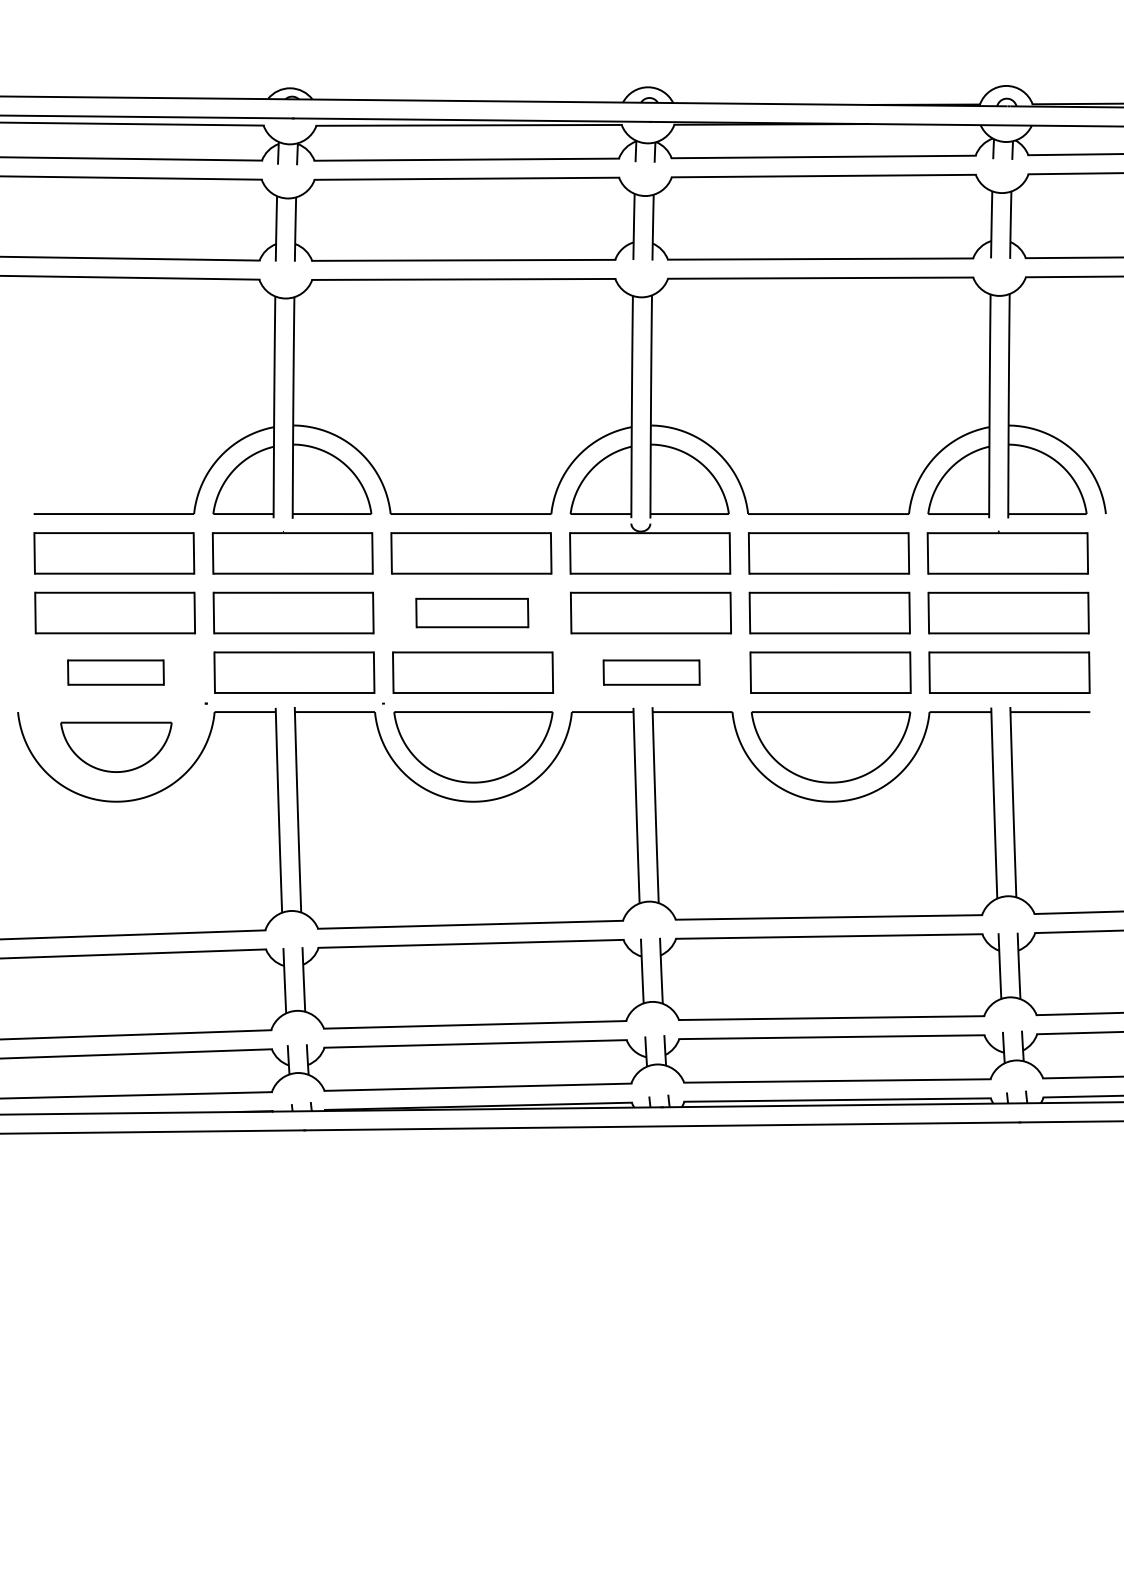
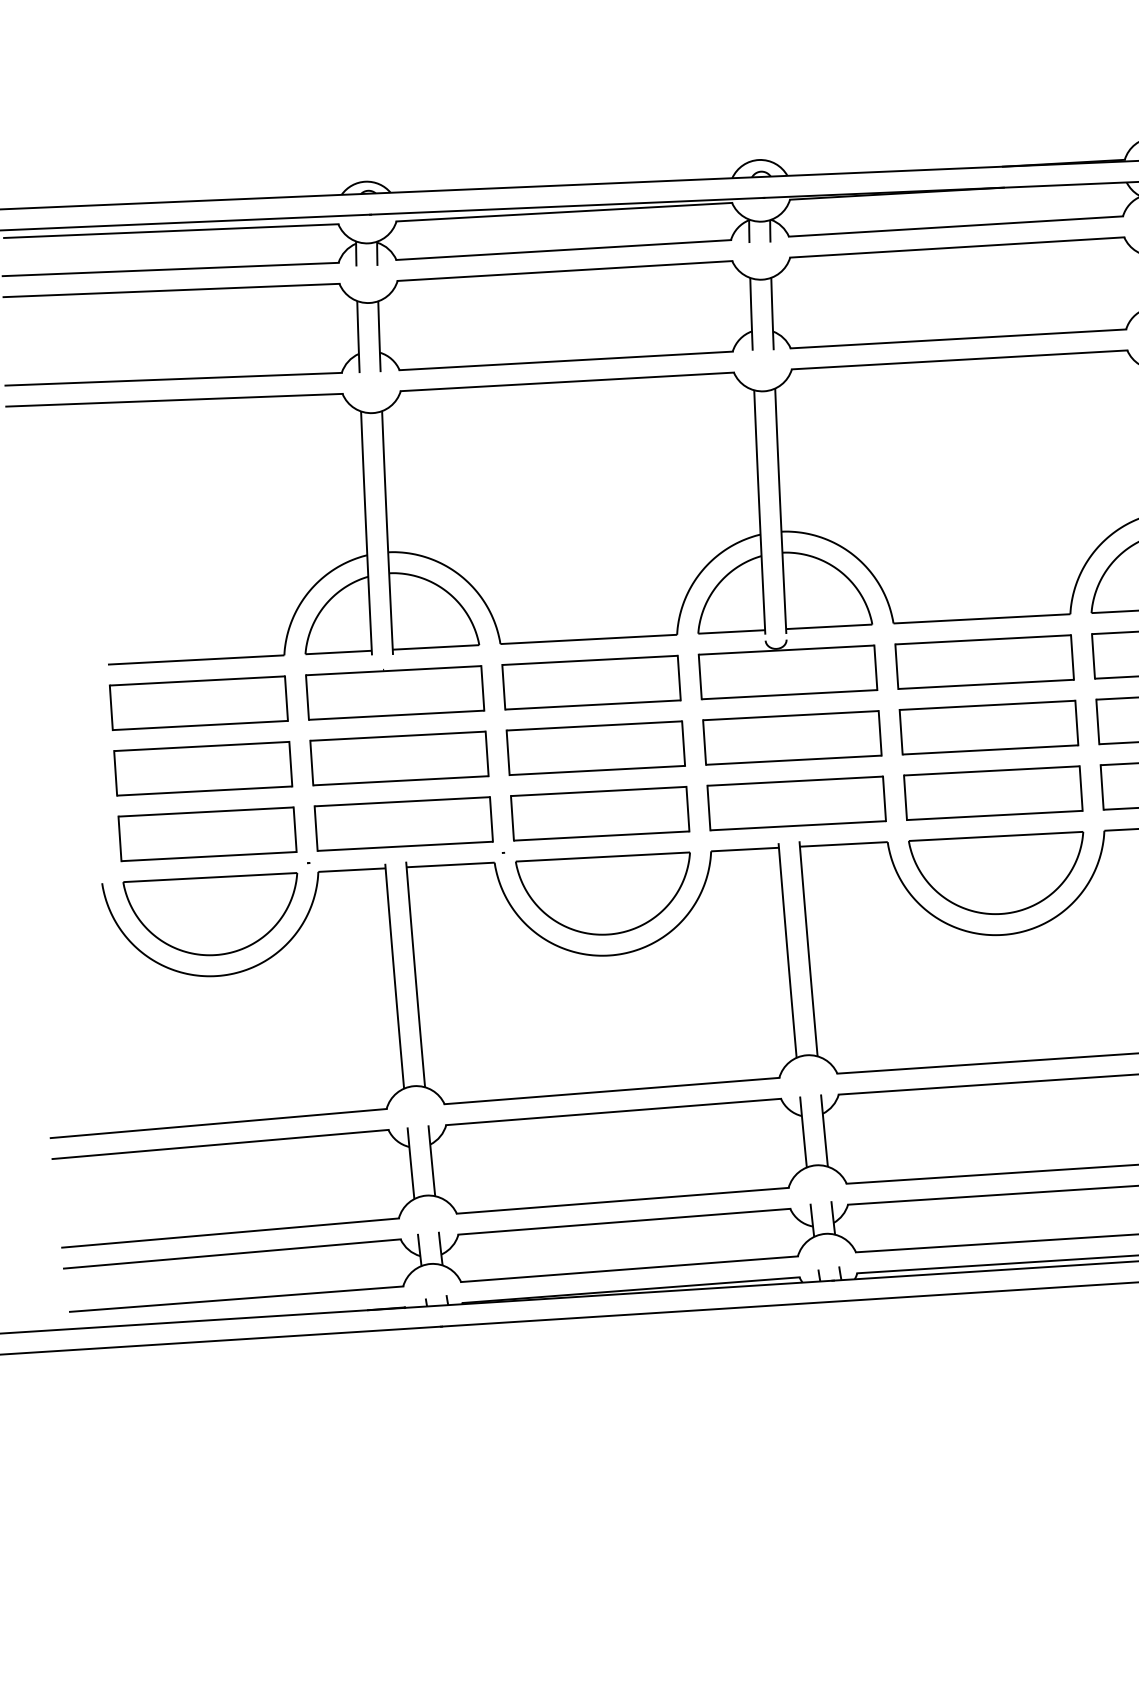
part: (472, 612) -> (596, 747), size x1.43
part: (115, 672) -> (207, 834), size x1.67
part: (651, 672) -> (796, 803), size x1.67
part: (116, 747) -> (212, 916), size x1.43

